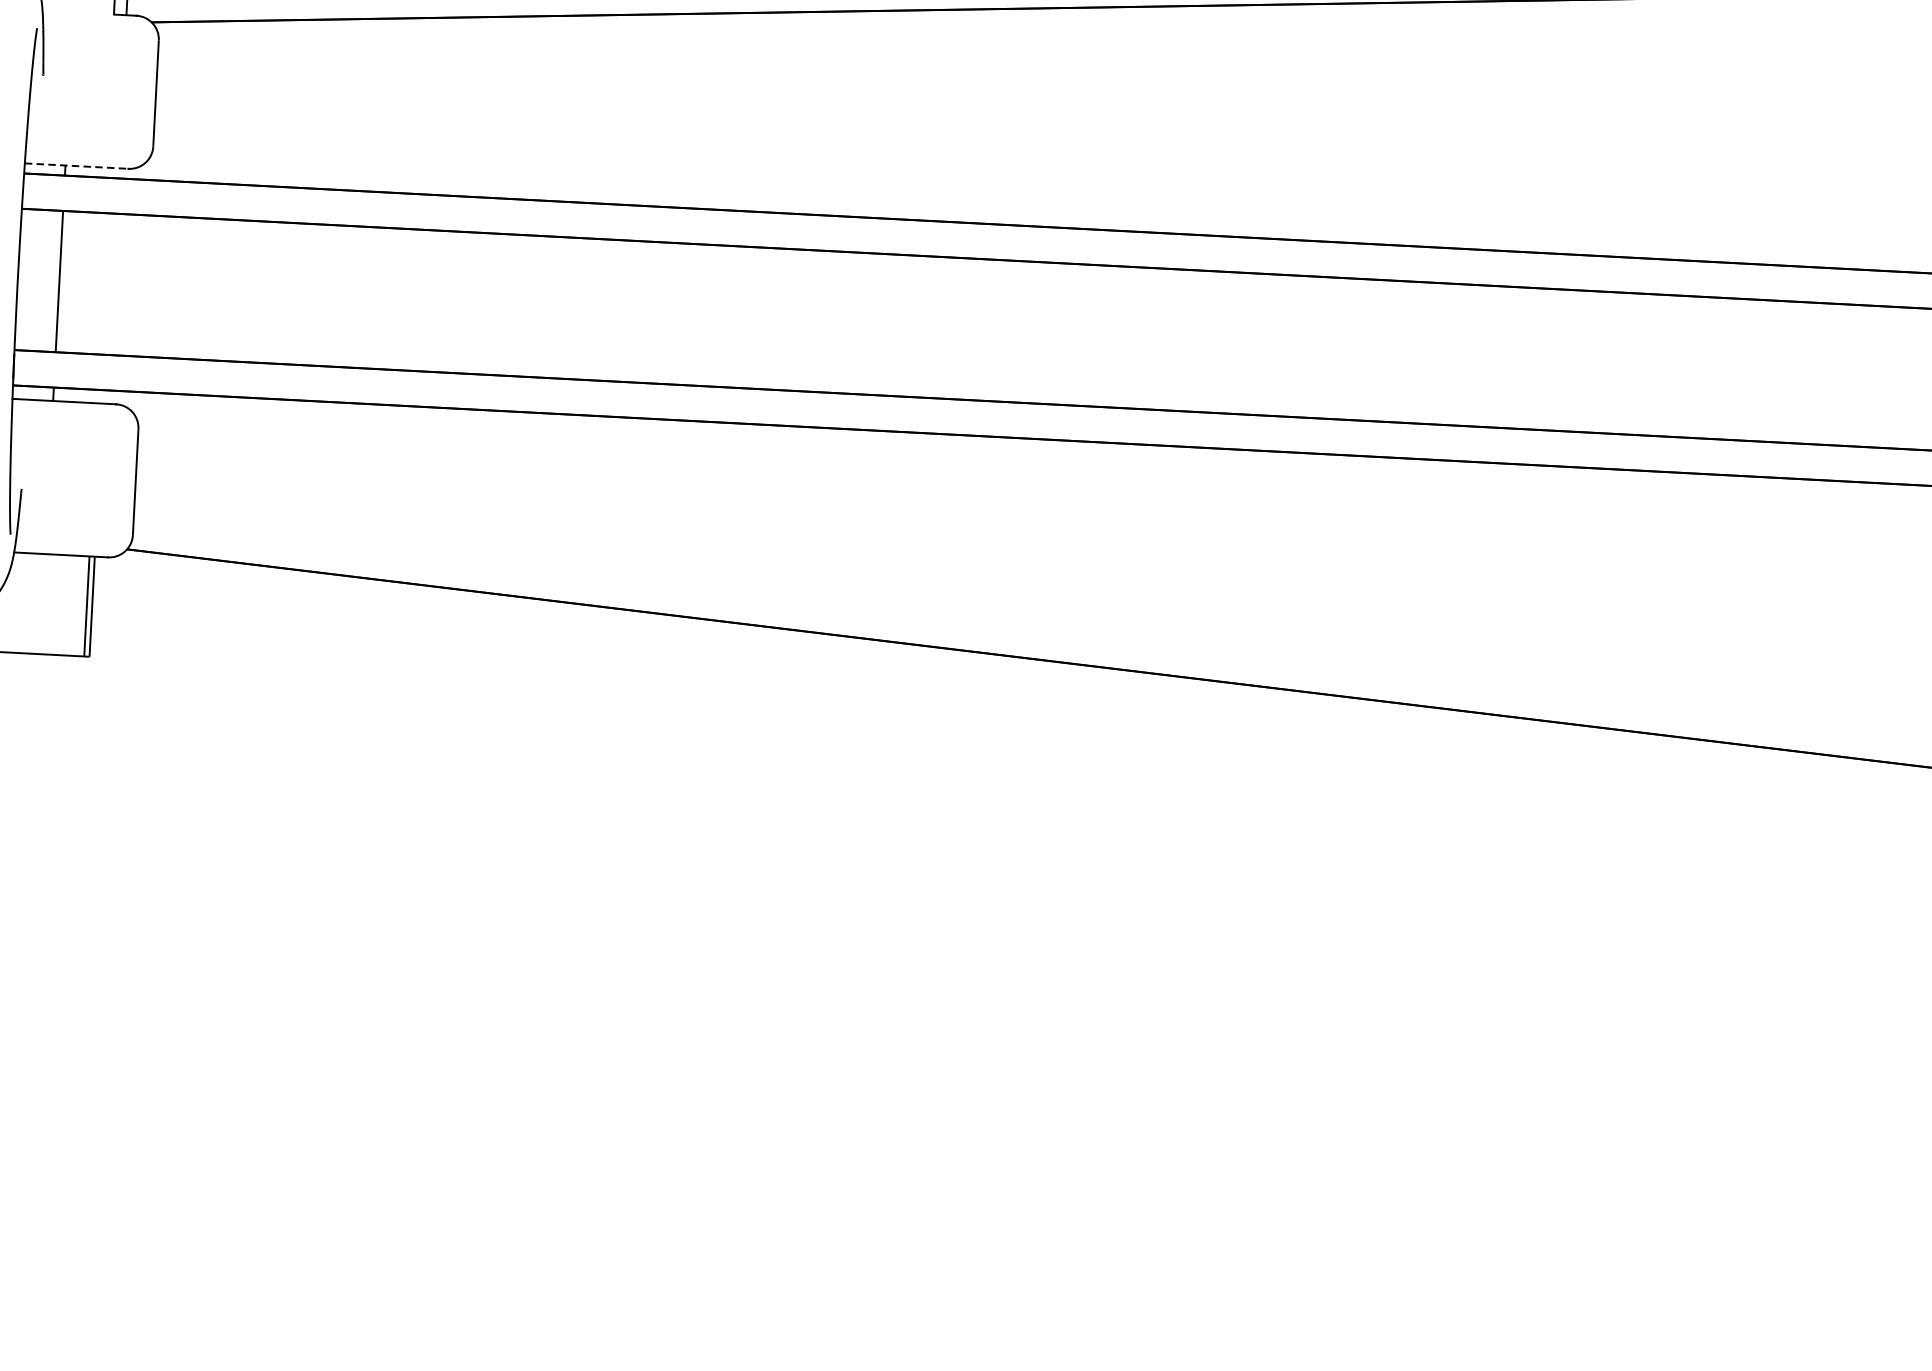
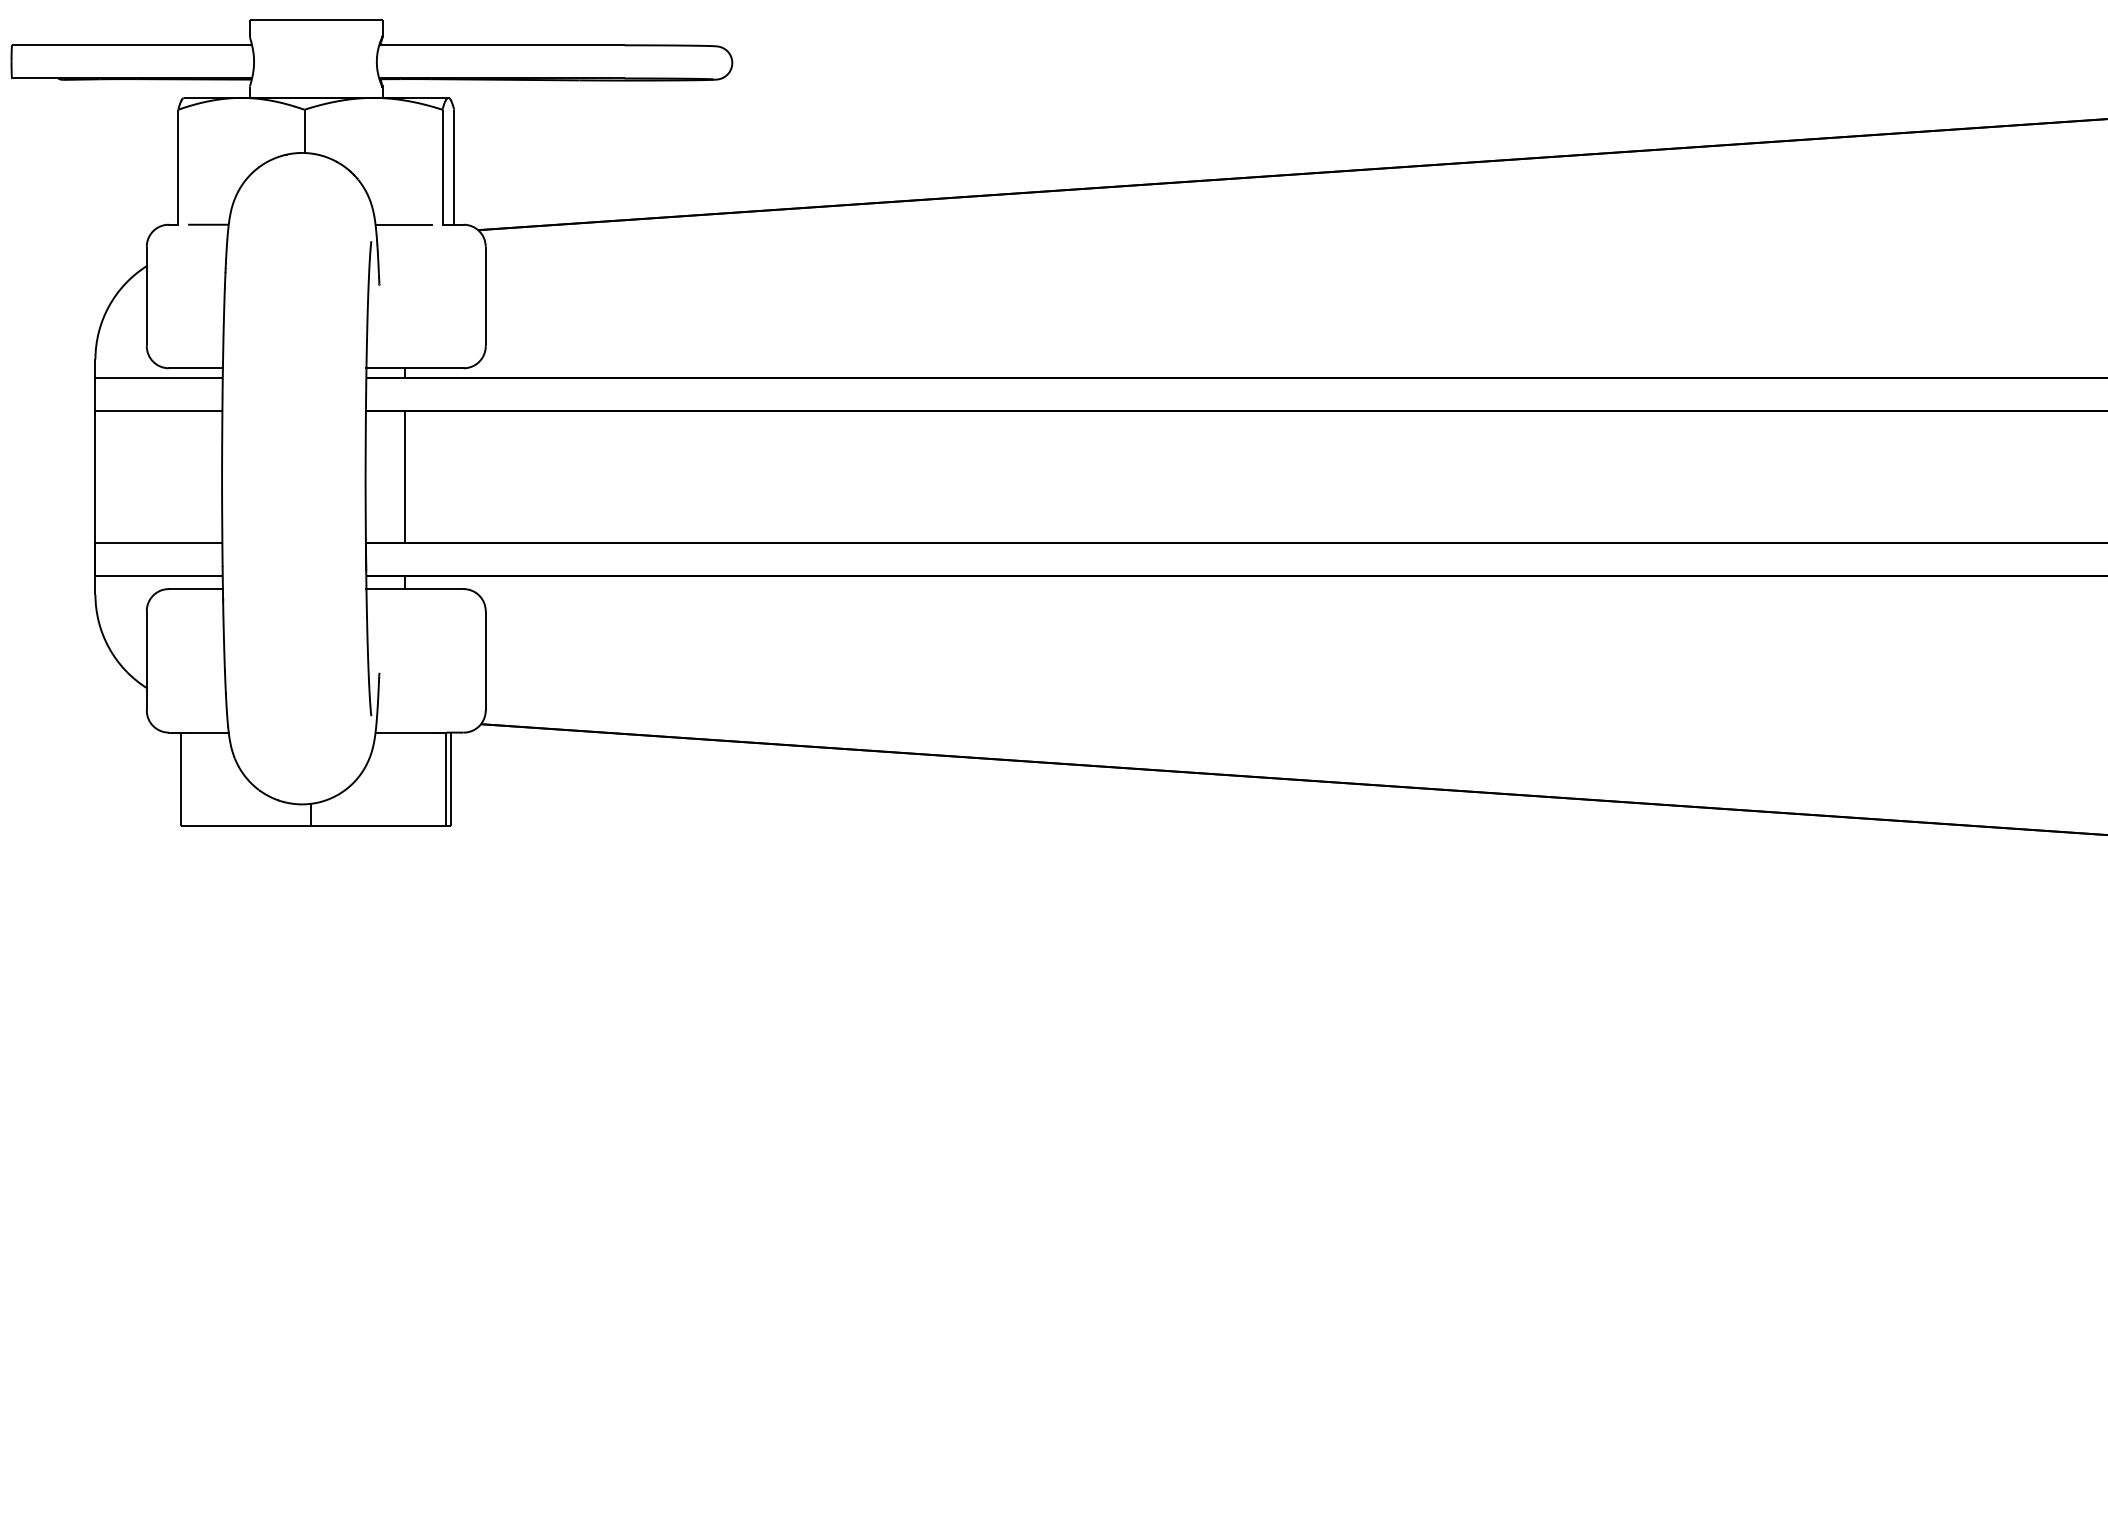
line: (72, 12) -> (403, 224), added
line: (77, 166) -> (415, 368), dashed -> solid

